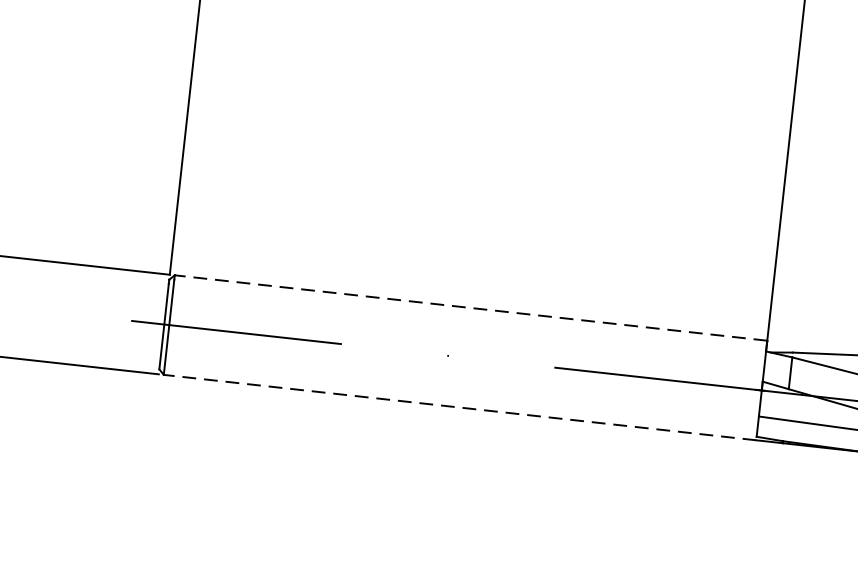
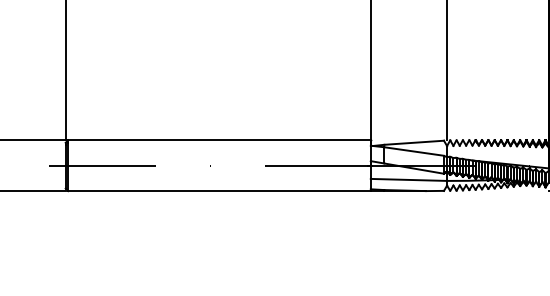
line: (470, 308) -> (219, 140), dashed -> solid
line: (459, 408) -> (219, 191), dashed -> solid

